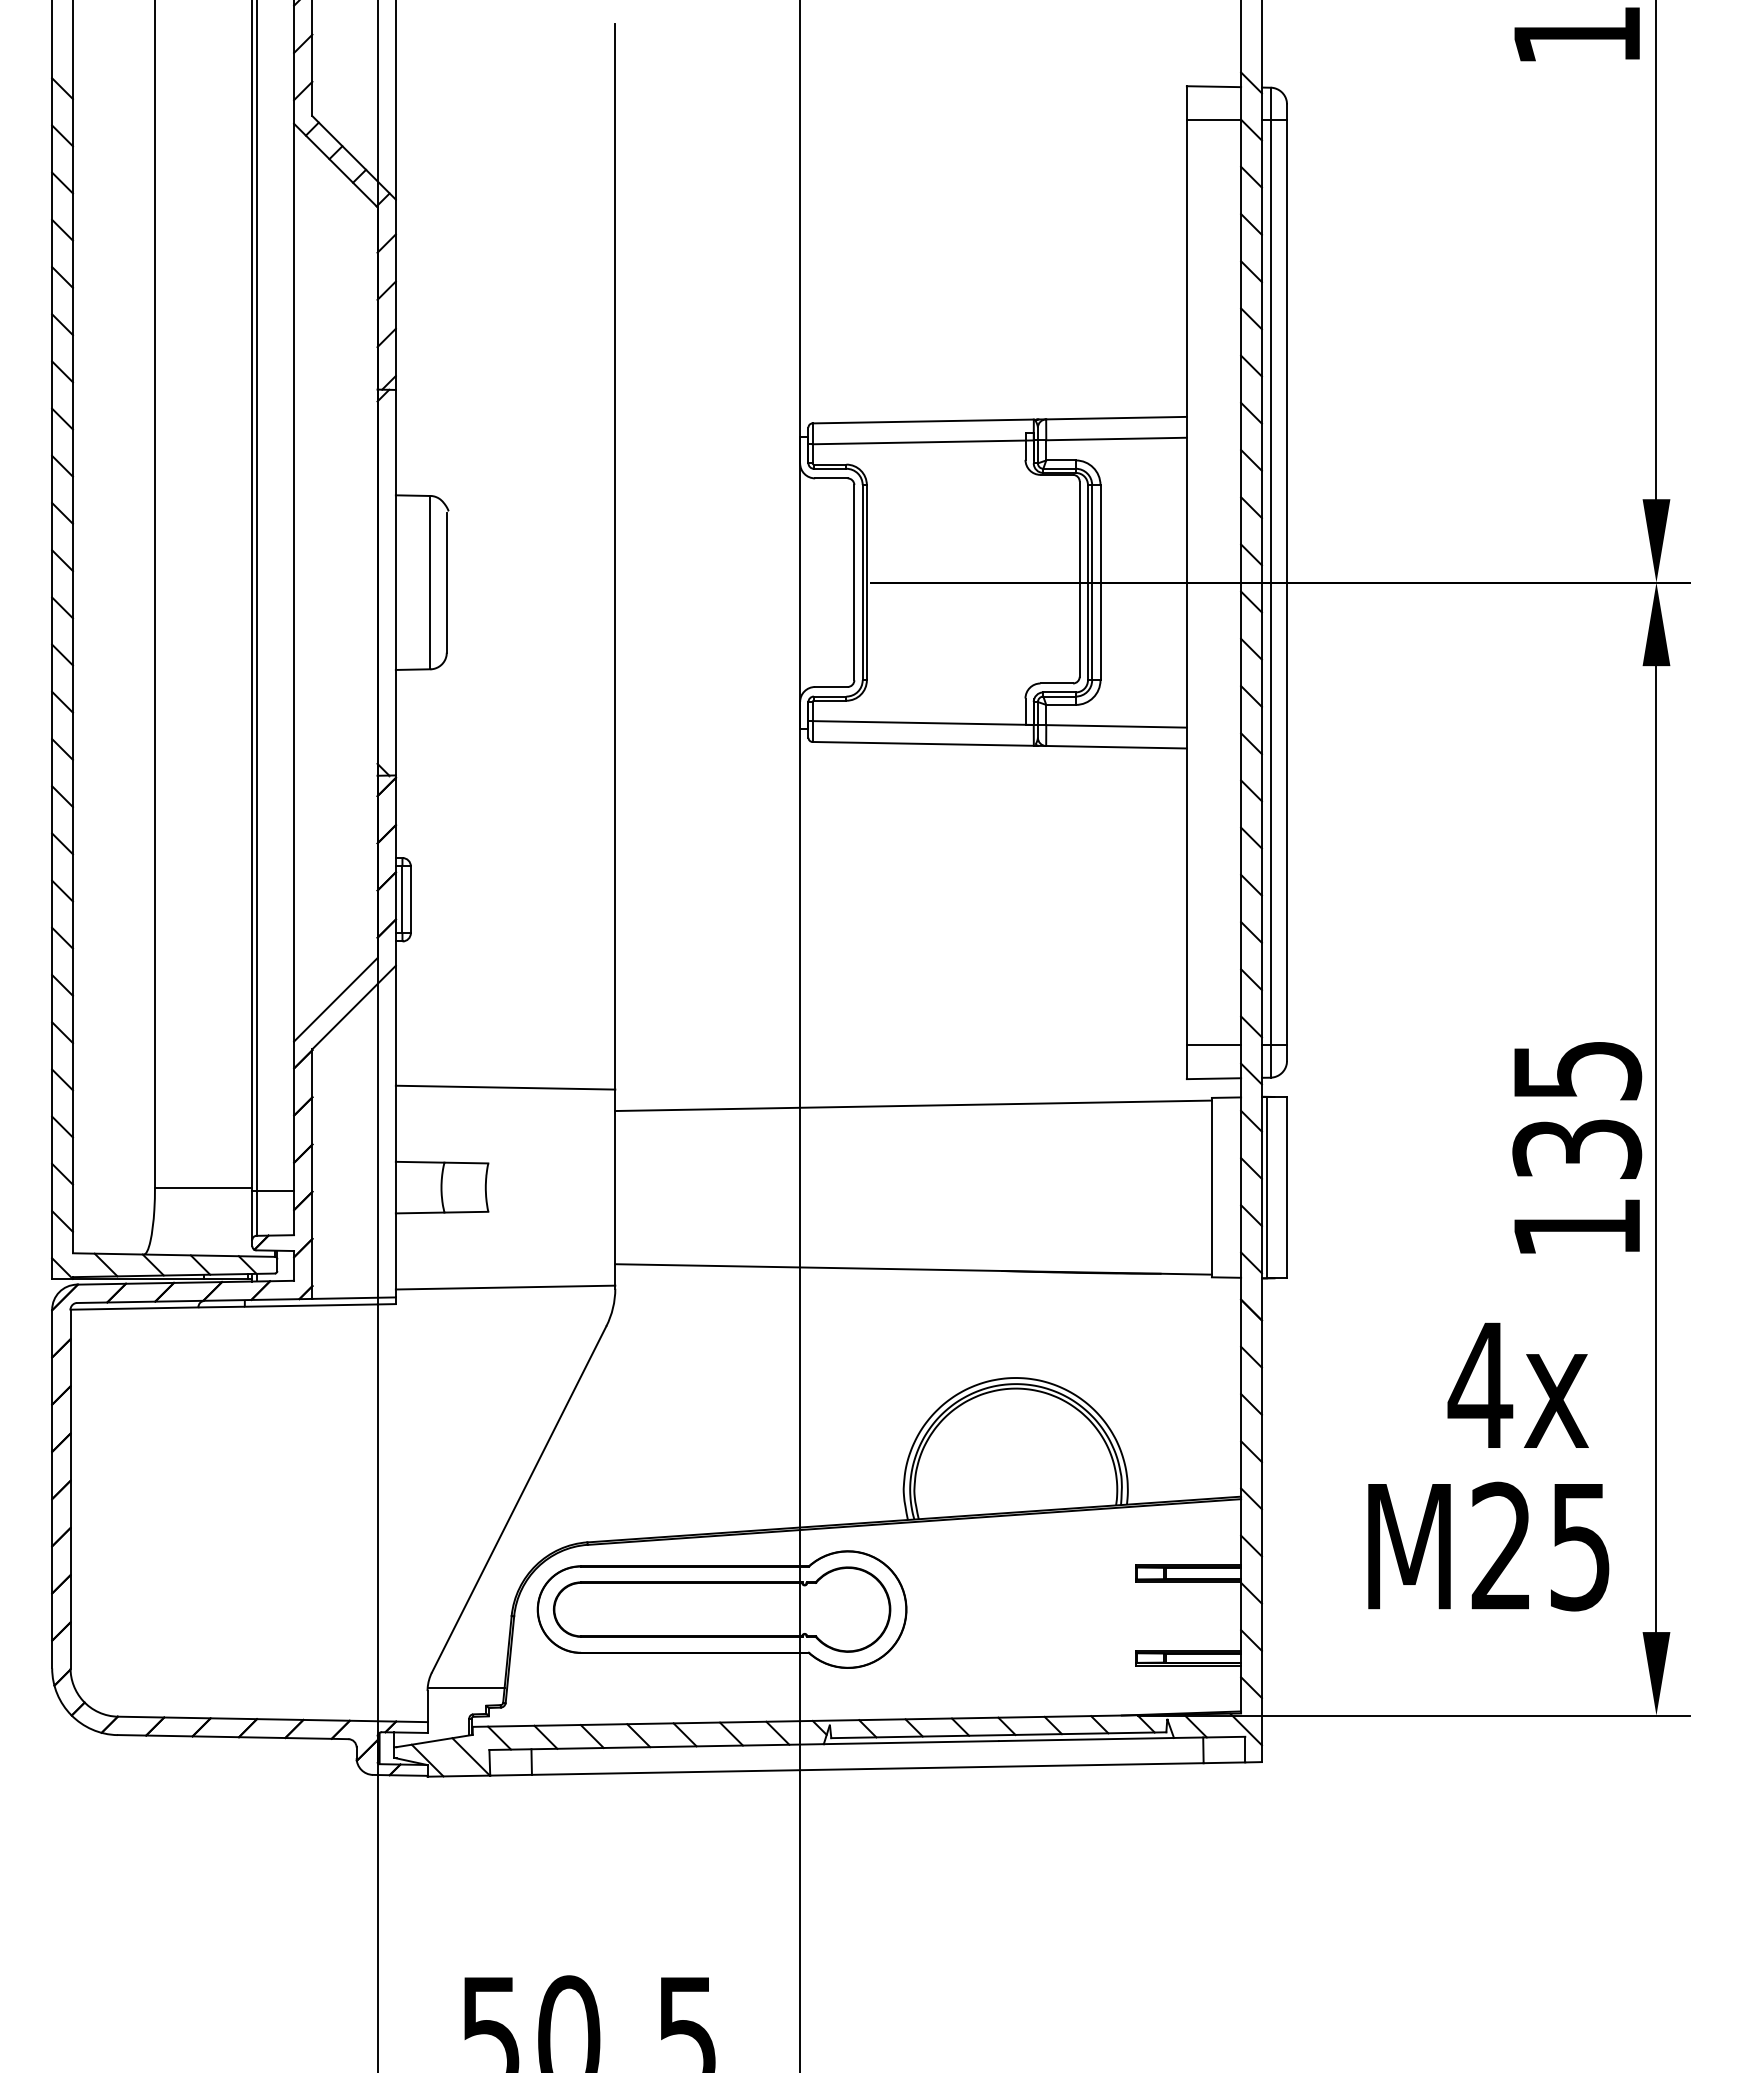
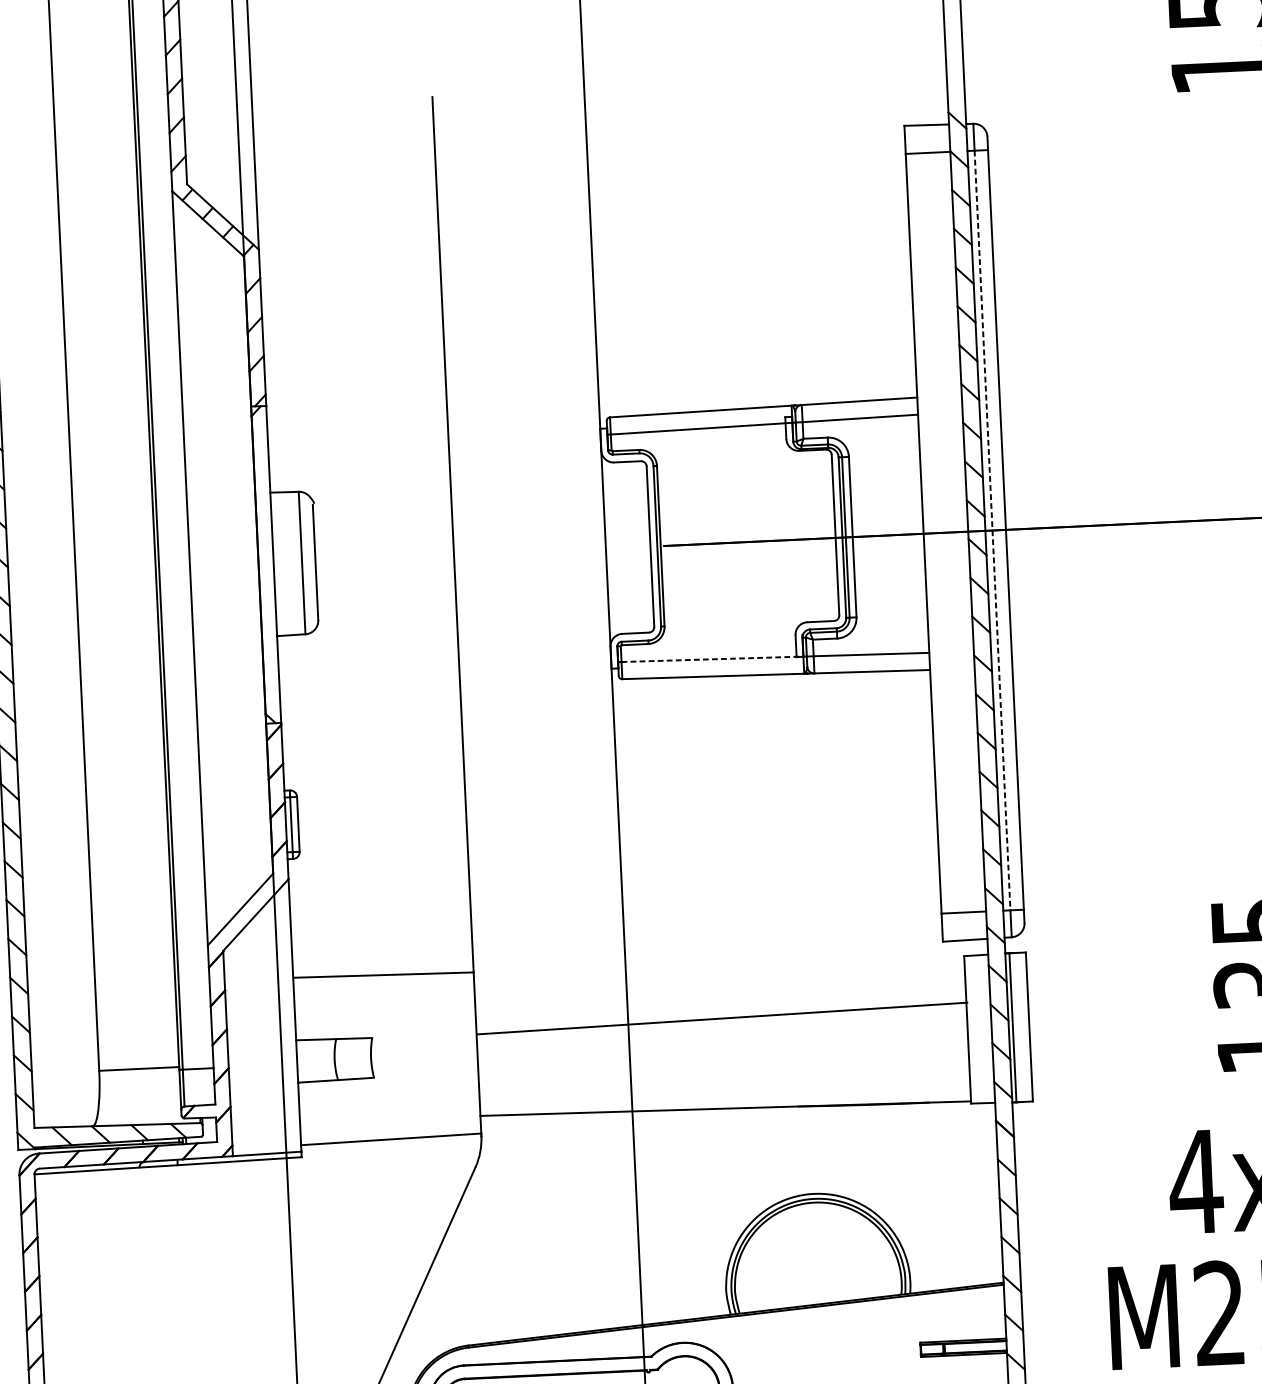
line: (1270, 583) -> (992, 531), solid -> dashed
line: (923, 723) -> (712, 659), solid -> dashed
line: (913, 1105) -> (722, 1018), moved

